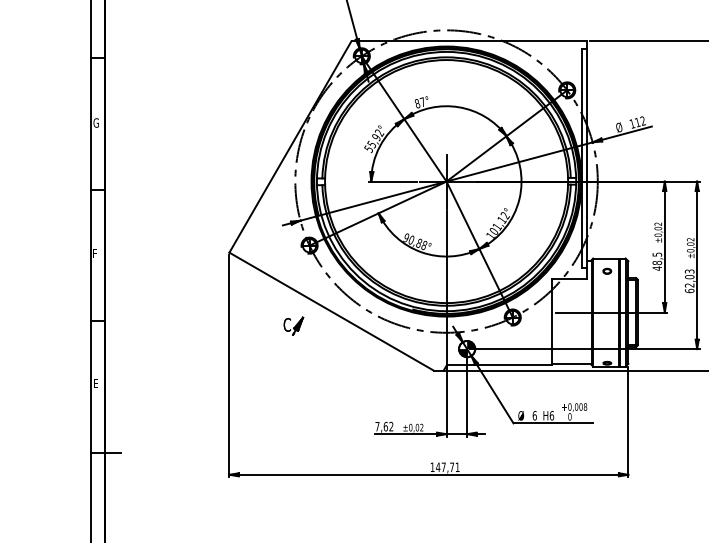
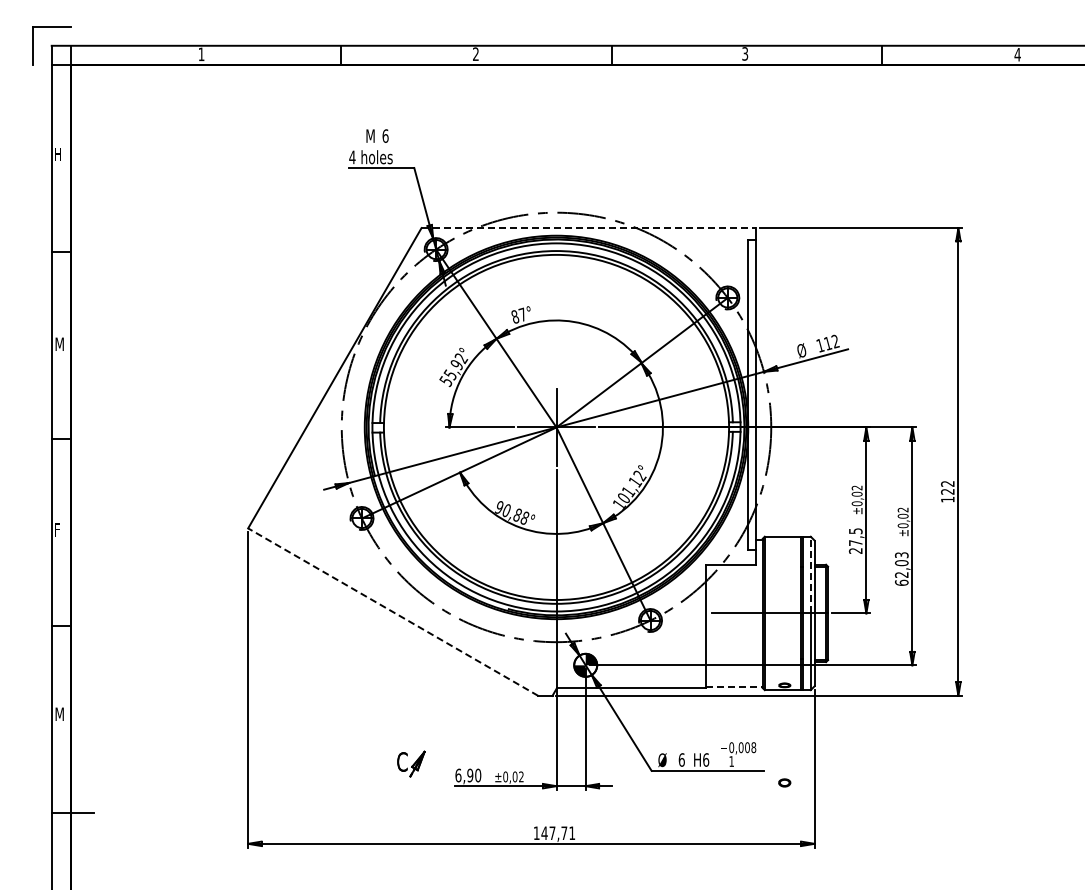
line: (469, 41) -> (589, 228), solid -> dashed
text: (96, 123) -> (59, 344), G -> M
text: (657, 266) -> (855, 547), 48,5 -> 27,5
part: (607, 271) -> (784, 782), moved
line: (625, 285) -> (810, 574), solid -> dashed
line: (331, 311) -> (392, 611), solid -> dashed
part: (293, 325) -> (411, 763), moved
line: (572, 363) -> (735, 686), solid -> dashed
text: (96, 383) -> (59, 713), E -> M
text: (569, 416) -> (731, 761), 0 -> 1
text: (384, 426) -> (468, 775), 7,62 -> 6,90

